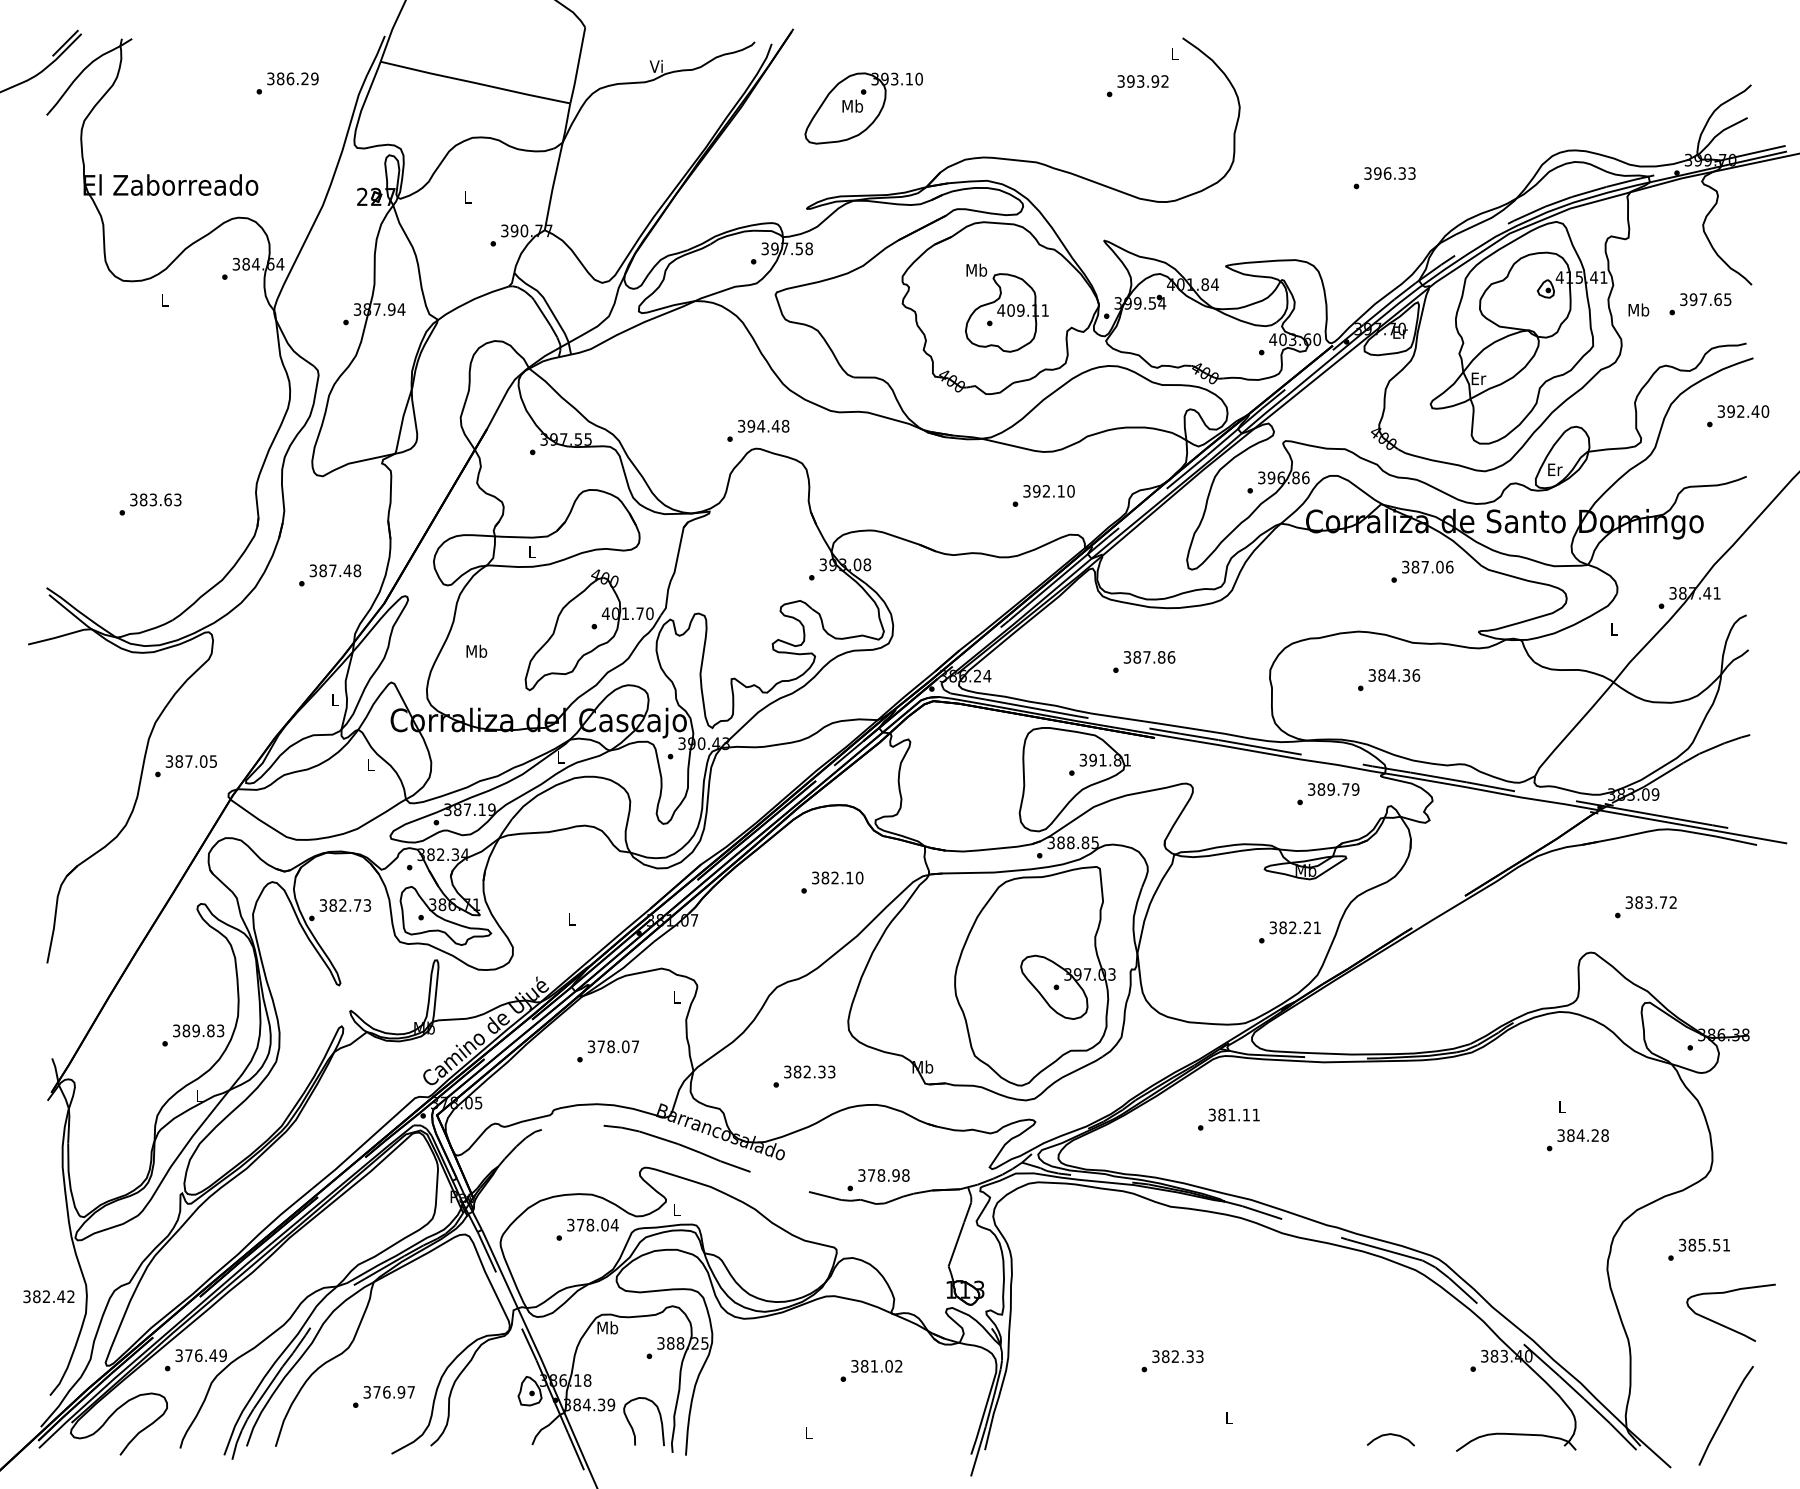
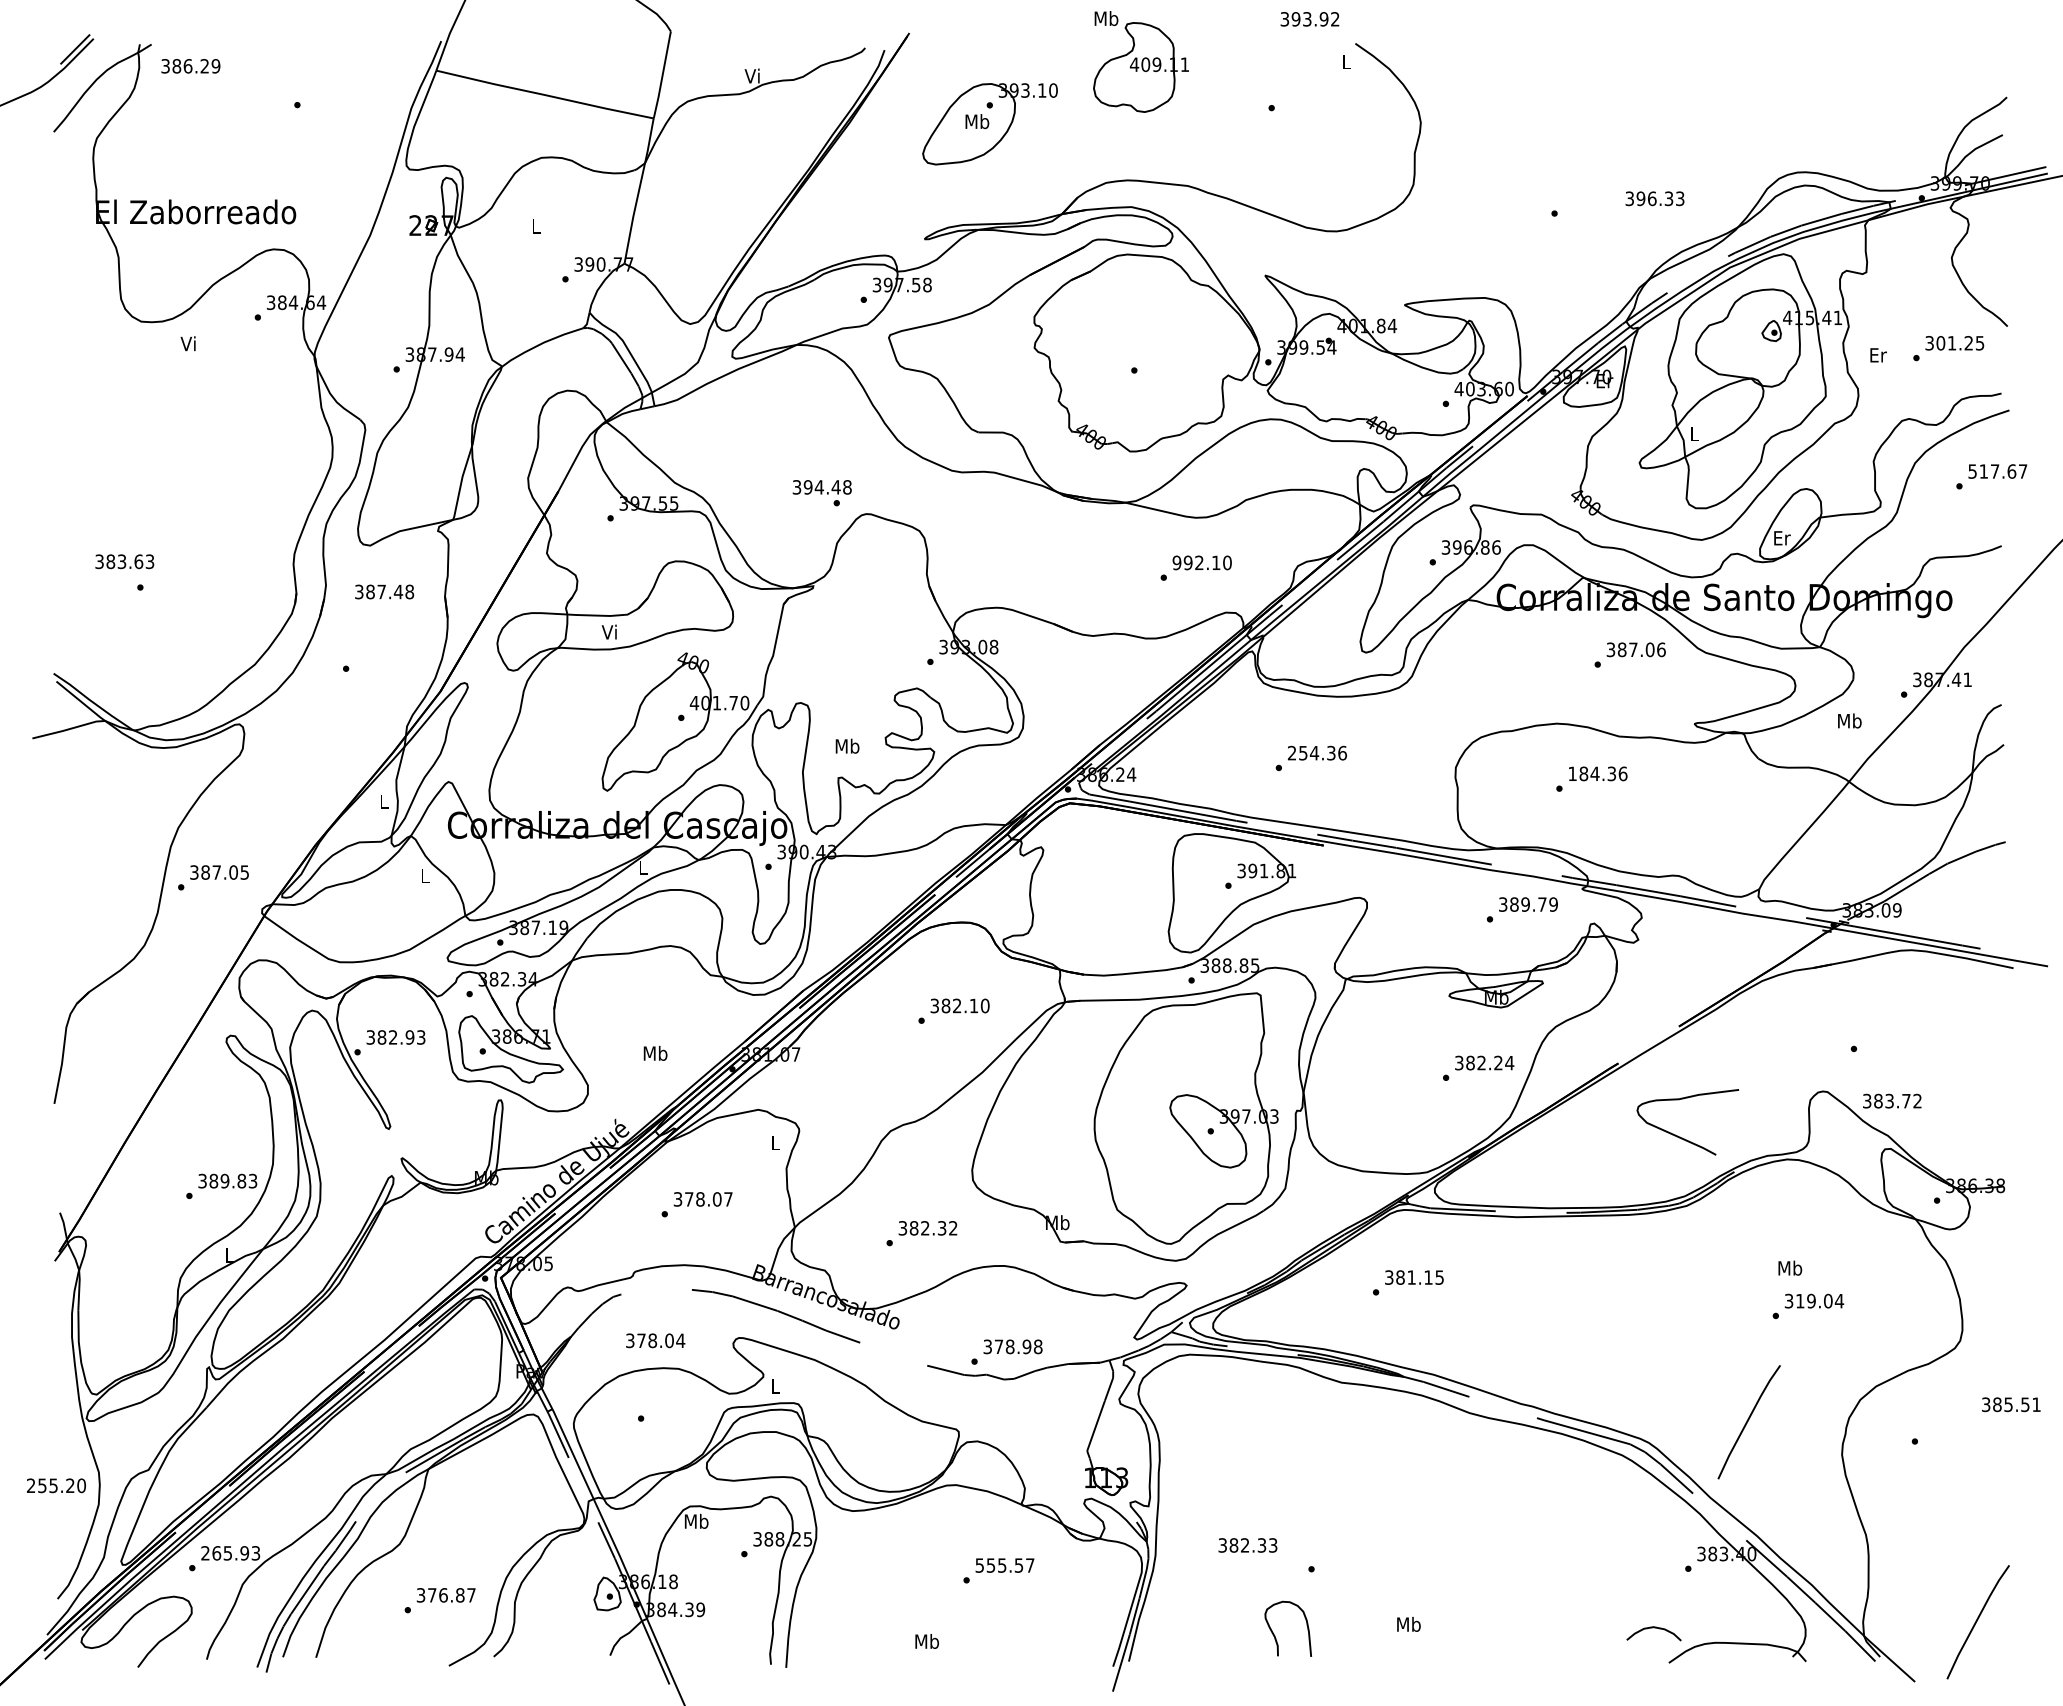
text: (292, 79) -> (190, 66), moved
text: (1142, 81) -> (1309, 19), moved
text: (1389, 173) -> (1654, 198), moved
text: (163, 299) -> (187, 343), L -> Vi
text: (1705, 299) -> (1954, 343), 397.65 -> 301.25
part: (1006, 307) -> (1140, 61), moved
text: (1638, 309) -> (1877, 354), Mb -> Er
text: (1478, 378) -> (1694, 433), Er -> L
text: (1743, 411) -> (1997, 471), 392.40 -> 517.67
text: (762, 426) -> (821, 487), moved
text: (1026, 490) -> (1176, 562), 392.10 -> 992.10
text: (155, 499) -> (124, 561), moved
text: (530, 551) -> (608, 631), L -> Vi
text: (335, 570) -> (384, 591), moved
text: (1613, 628) -> (1849, 720), L -> Mb
text: (476, 650) -> (847, 745), moved
text: (1144, 656) -> (1311, 752), 387.86 -> 254.36
text: (1372, 675) -> (1572, 773), 384.36 -> 184.36
text: (1651, 902) -> (1892, 1100), moved
text: (357, 905) -> (409, 1037), 382.73 -> 382.93
text: (571, 918) -> (655, 1052), L -> Mb
text: (1317, 928) -> (1509, 1063), 382.21 -> 382.24
text: (831, 1072) -> (953, 1228), 382.33 -> 382.32
text: (1562, 1106) -> (1790, 1267), L -> Mb
text: (1256, 1114) -> (1439, 1277), 381.11 -> 381.15
text: (1588, 1135) -> (1820, 1300), 384.28 -> 319.04
text: (592, 1224) -> (655, 1340), moved
line: (1525, 1240) -> (1748, 1421), added
text: (1704, 1244) -> (2011, 1404), moved
text: (49, 1296) -> (56, 1485), 382.42 -> 255.20
curve: (1724, 1325) -> (1680, 1136), moved
text: (200, 1355) -> (230, 1553), 376.49 -> 265.93
text: (1177, 1356) -> (1247, 1545), moved
text: (877, 1366) -> (1005, 1565), 381.02 -> 555.57
text: (400, 1392) -> (459, 1595), 376.97 -> 376.87
text: (1229, 1417) -> (1408, 1624), L -> Mb
curve: (632, 1427) -> (1275, 1635), moved
text: (808, 1432) -> (926, 1641), L -> Mb
curve: (1390, 1435) -> (1653, 1628), moved

